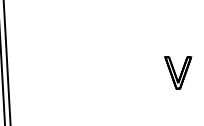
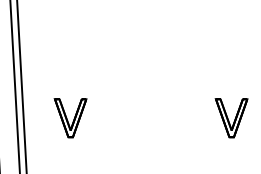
part: (46, 73) -> (70, 118), added

